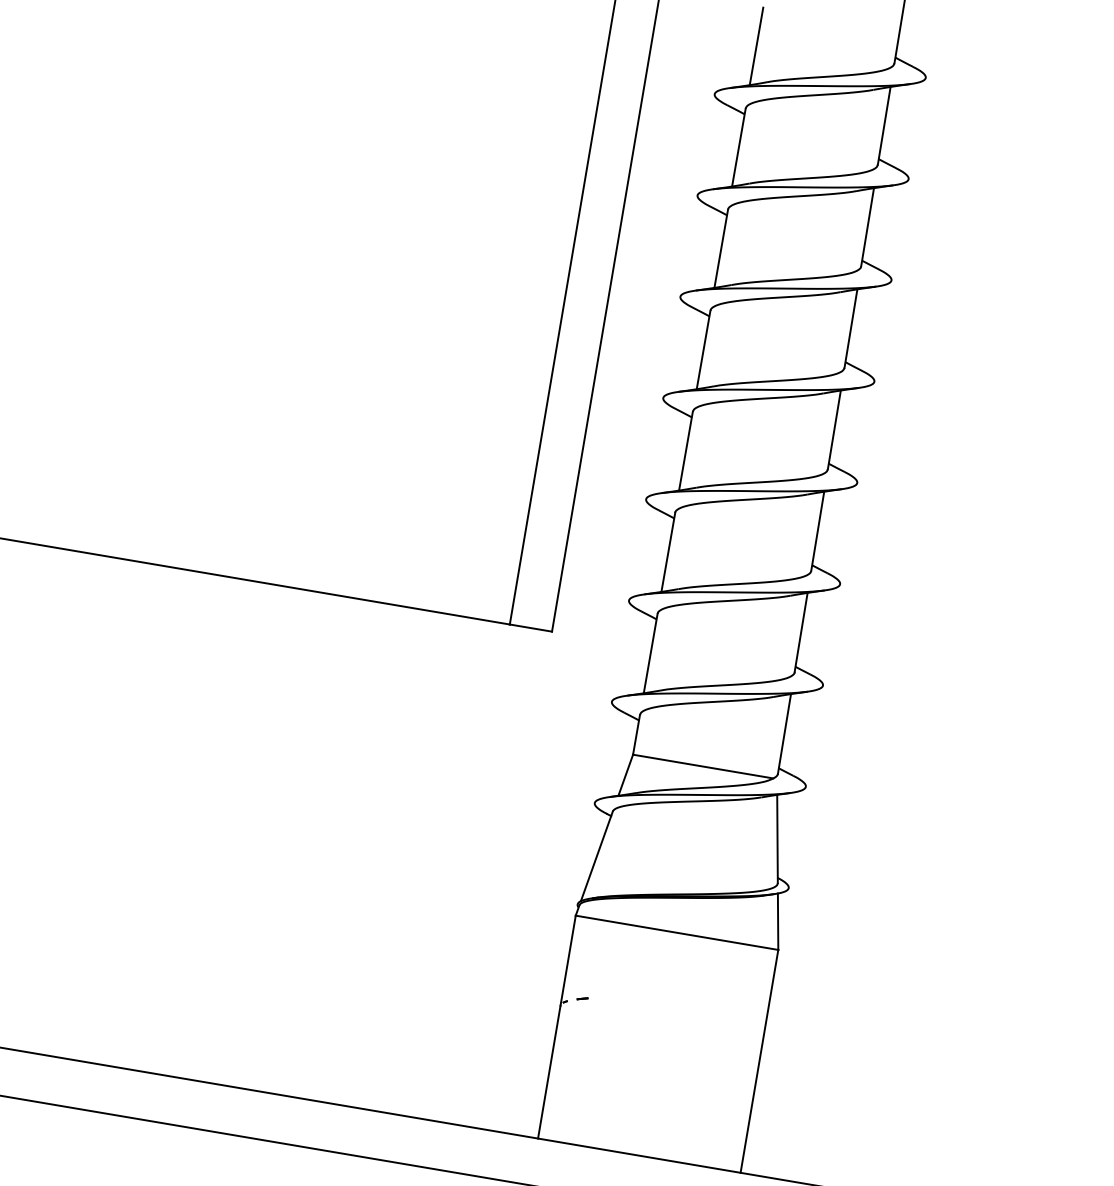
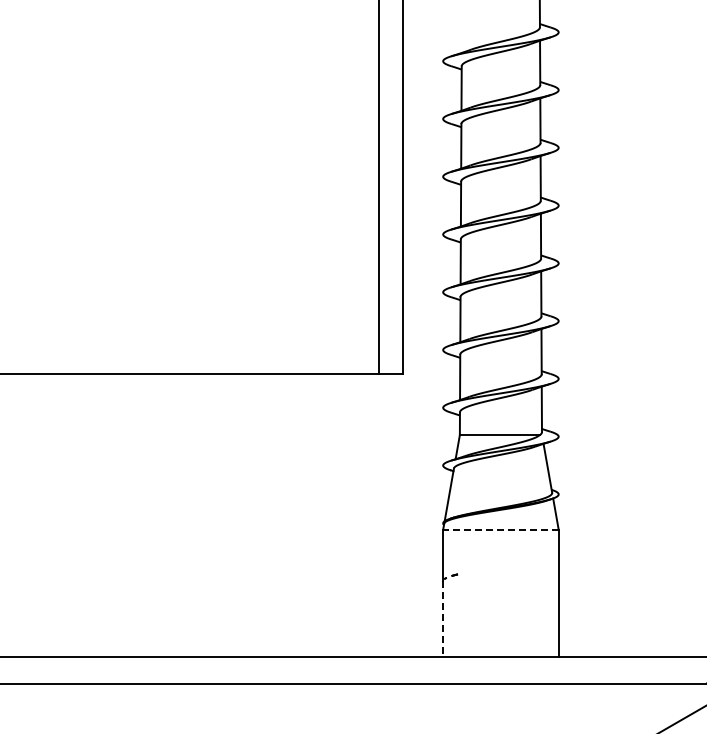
line: (755, 45) -> (461, 30), removed
line: (676, 932) -> (500, 529), solid -> dashed
line: (549, 1071) -> (443, 618), solid -> dashed

